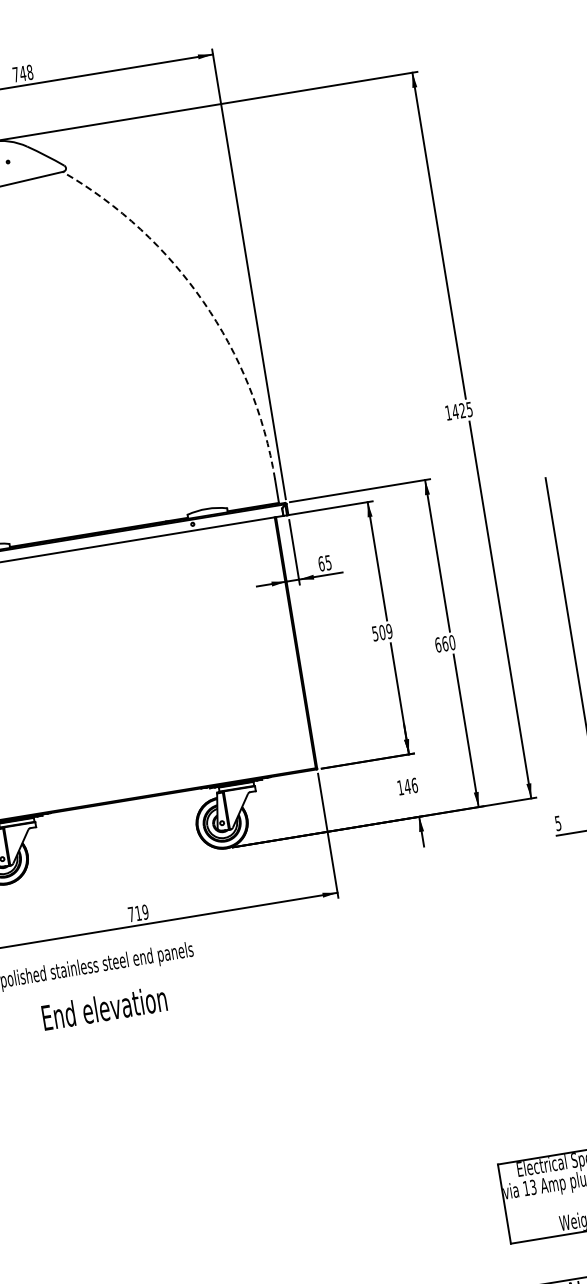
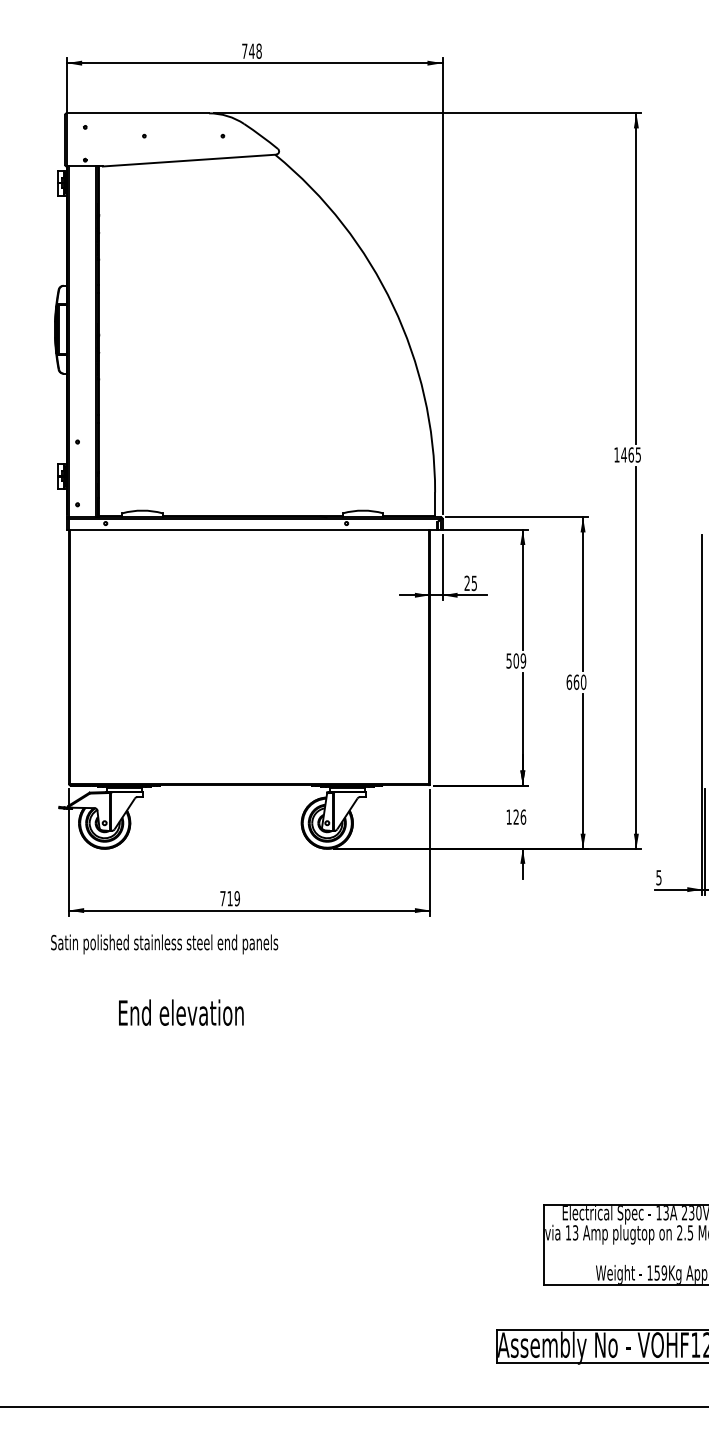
arc: (203, 301) -> (393, 305), dashed -> solid
text: (462, 410) -> (631, 454), 1425 -> 1465
text: (321, 563) -> (467, 583), 65 -> 25
text: (407, 785) -> (516, 816), 146 -> 126
text: (104, 1007) -> (181, 1012), moved

